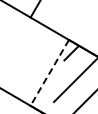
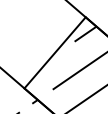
line: (49, 73) -> (54, 53), dashed -> solid

